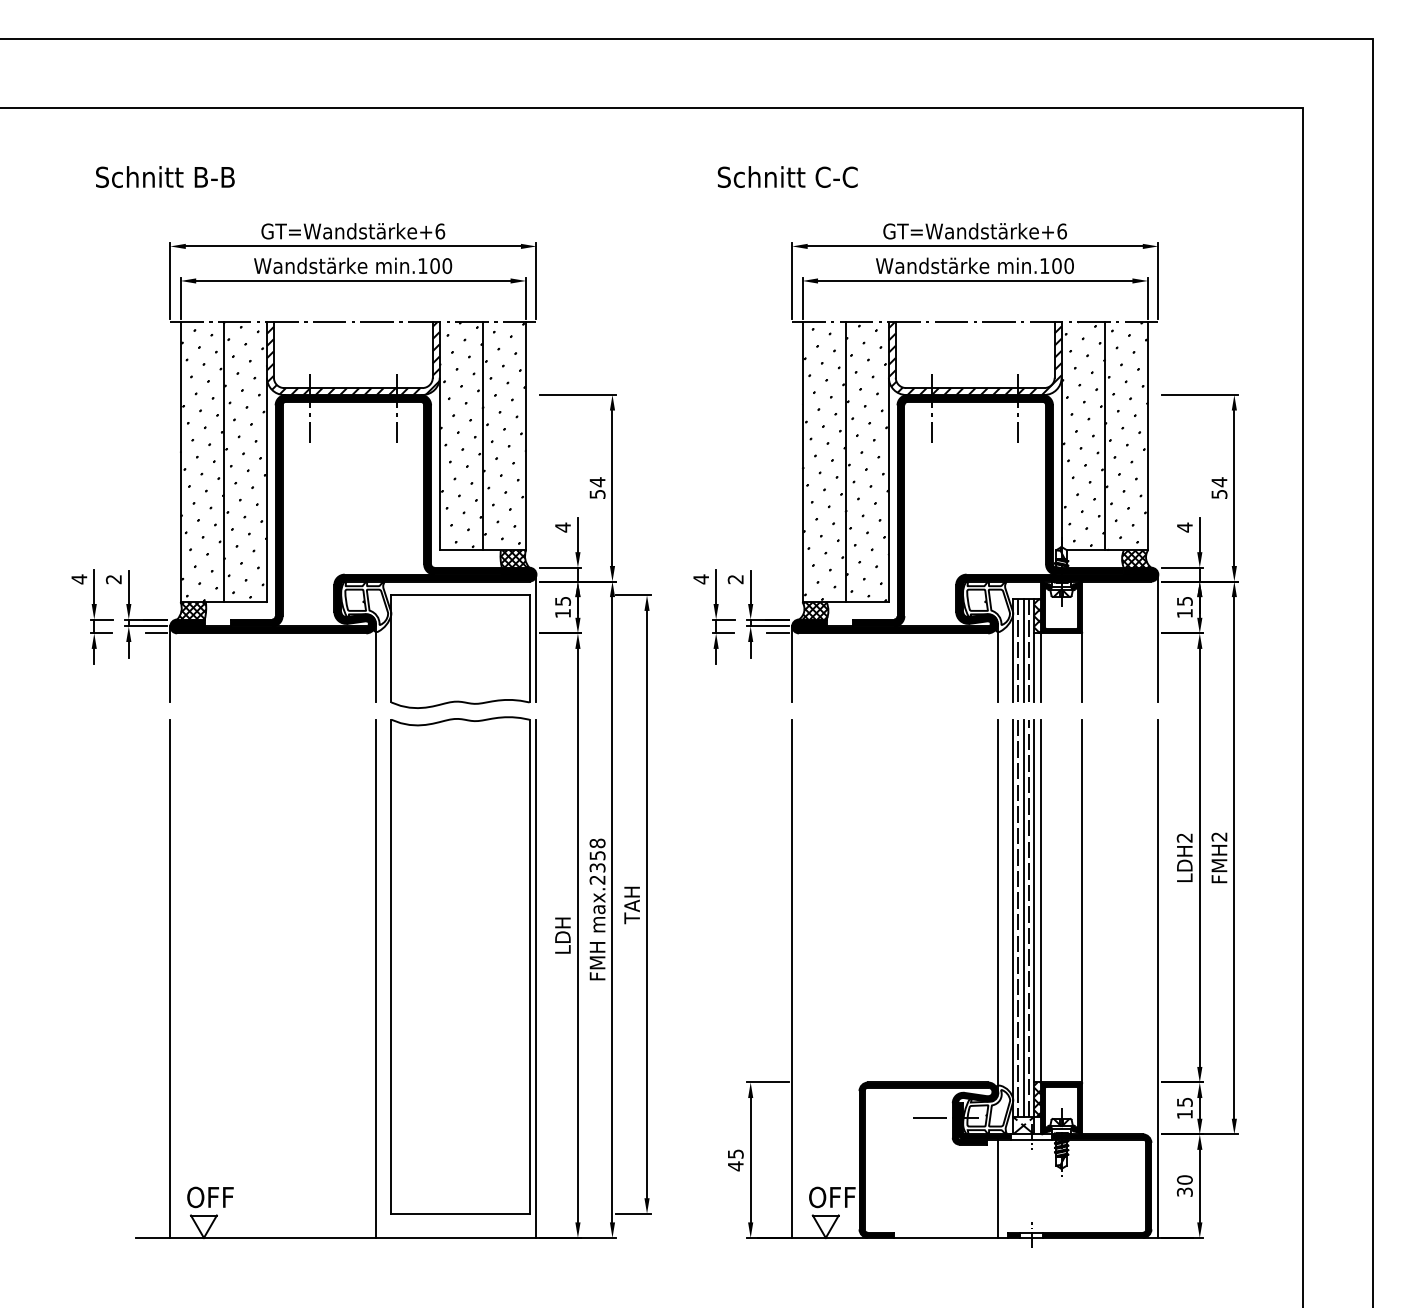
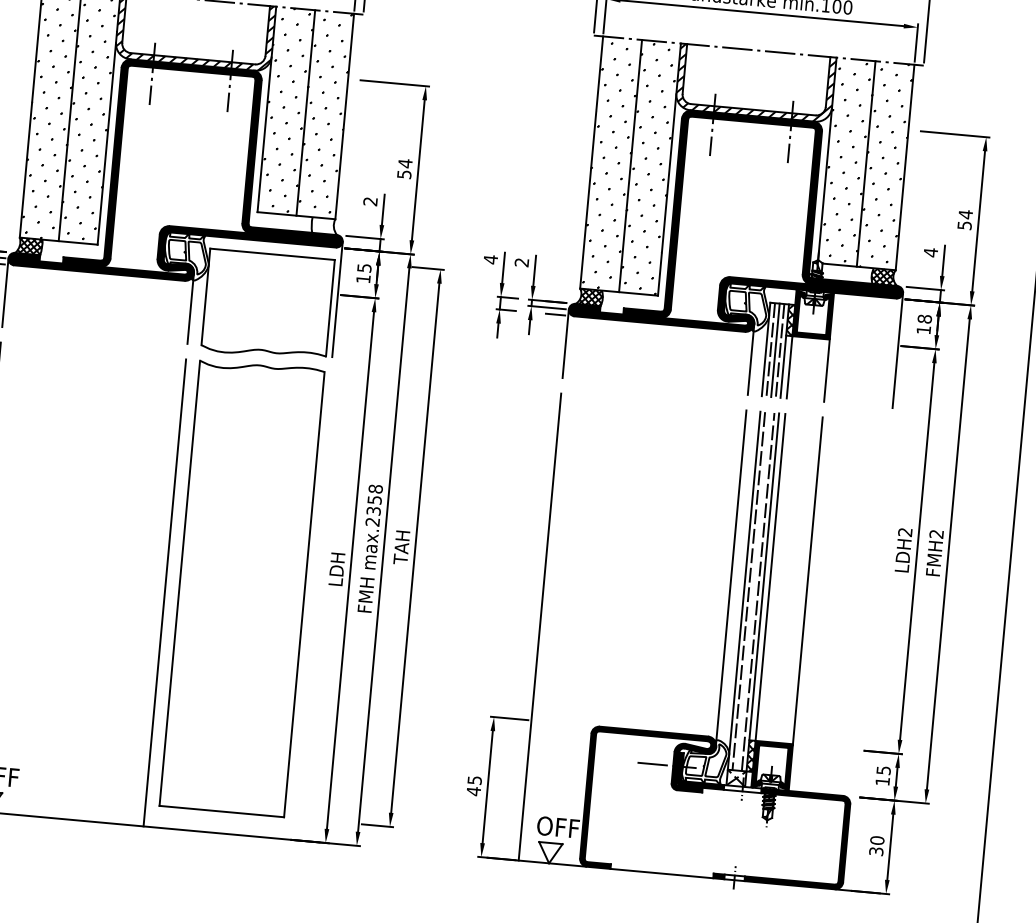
text: (562, 527) -> (370, 201), 4 -> 2
hatch: (514, 558) -> (324, 225), removed
text: (1184, 601) -> (924, 319), 15 -> 18
line: (1023, 918) -> (753, 591), removed
line: (536, 978) -> (309, 605), removed
line: (1158, 978) -> (870, 656), removed
line: (997, 1188) -> (707, 832), removed

